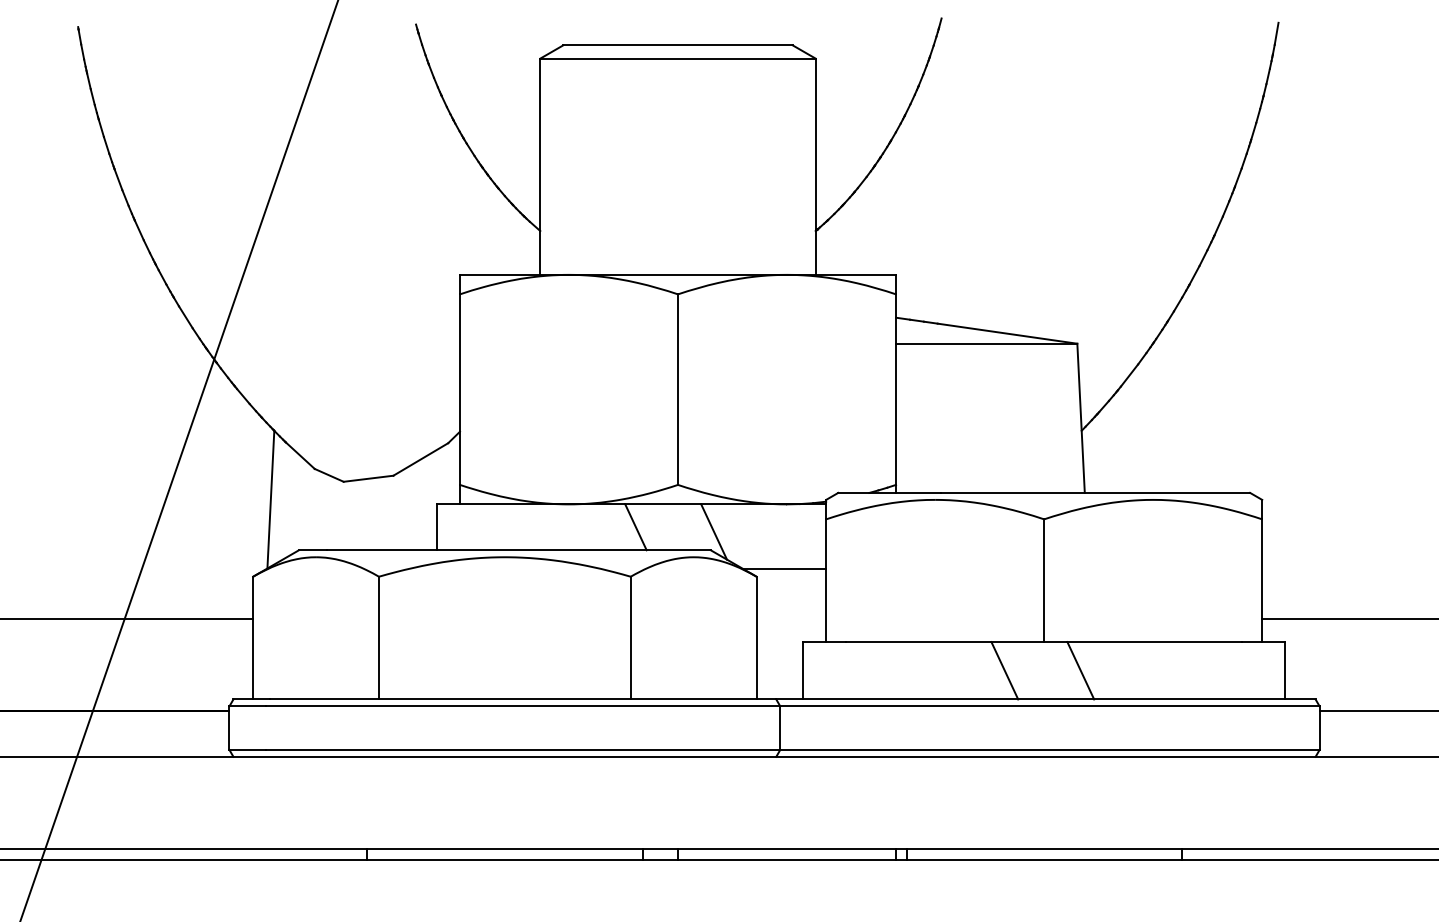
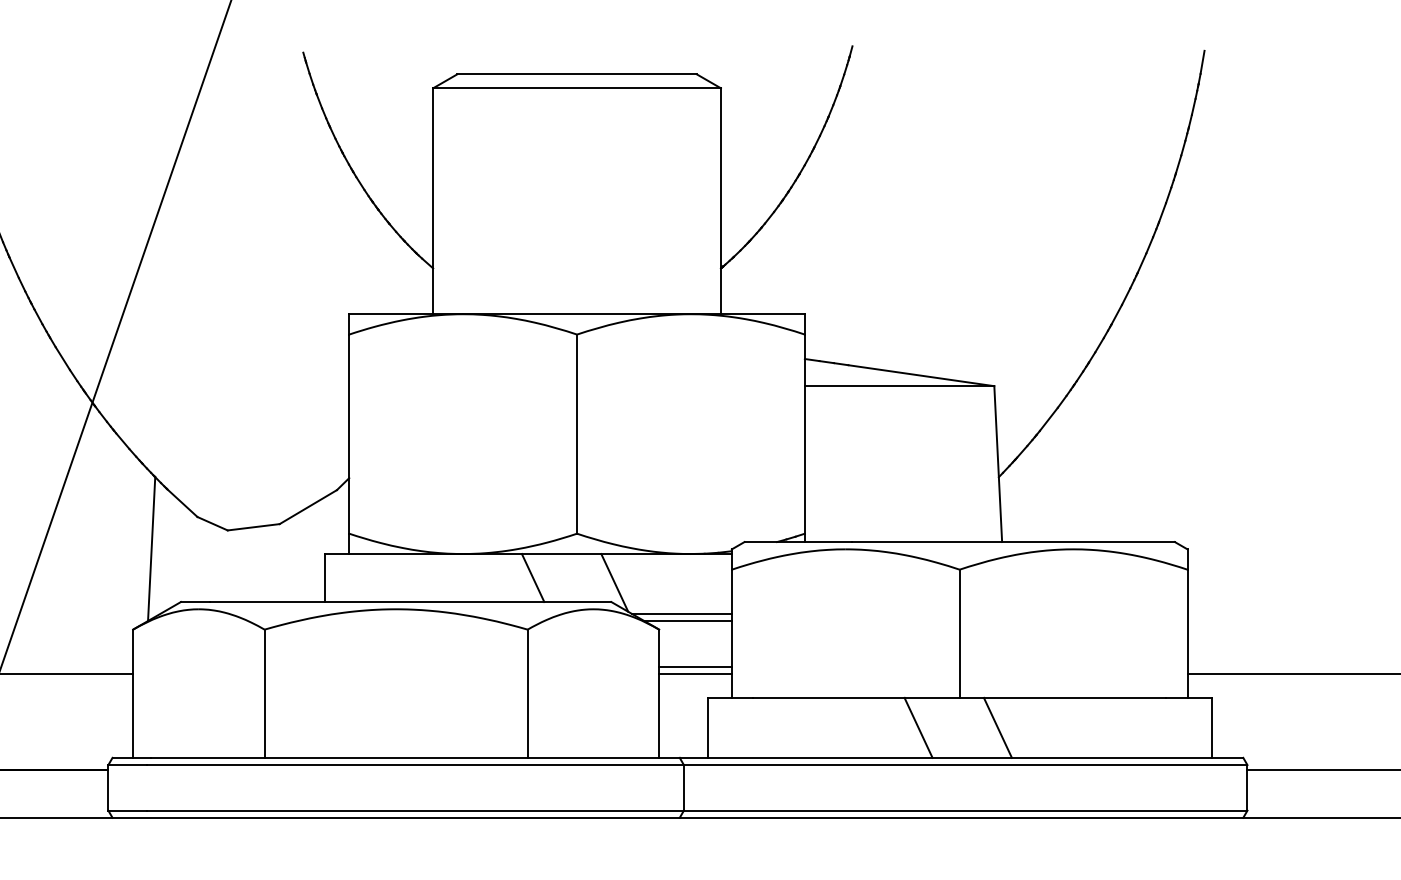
line: (778, 561) -> (682, 613), added
line: (791, 612) -> (695, 667), added
line: (791, 619) -> (695, 674), added

